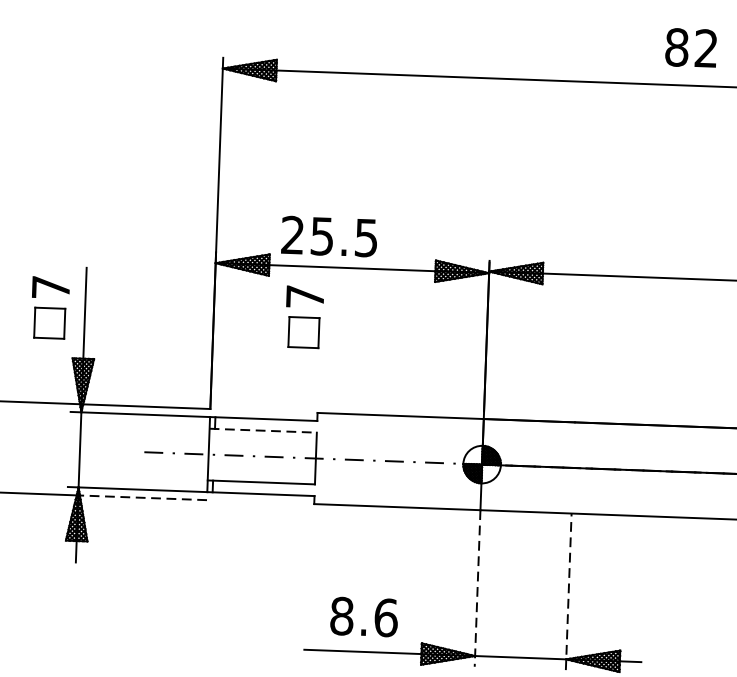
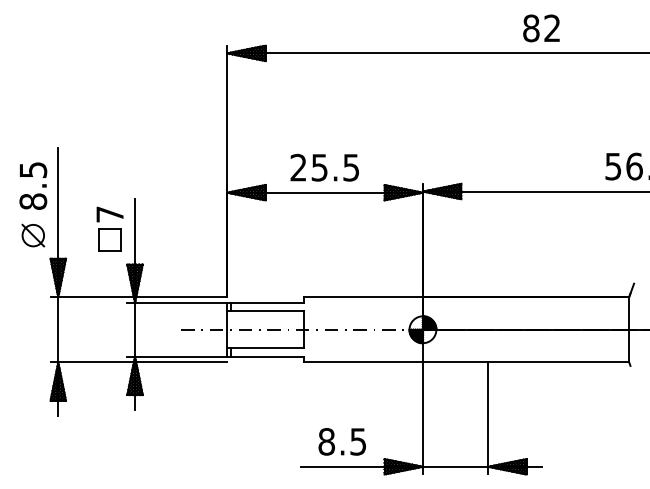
text: (691, 48) -> (541, 28), moved
text: (329, 236) -> (324, 167), moved
part: (303, 316) -> (291, 228), removed
line: (264, 431) -> (266, 311), dashed -> solid
line: (143, 497) -> (181, 362), dashed -> solid
line: (476, 588) -> (422, 418), dashed -> solid
line: (569, 590) -> (488, 417), dashed -> solid
text: (386, 617) -> (358, 441), 8.6 -> 8.5

